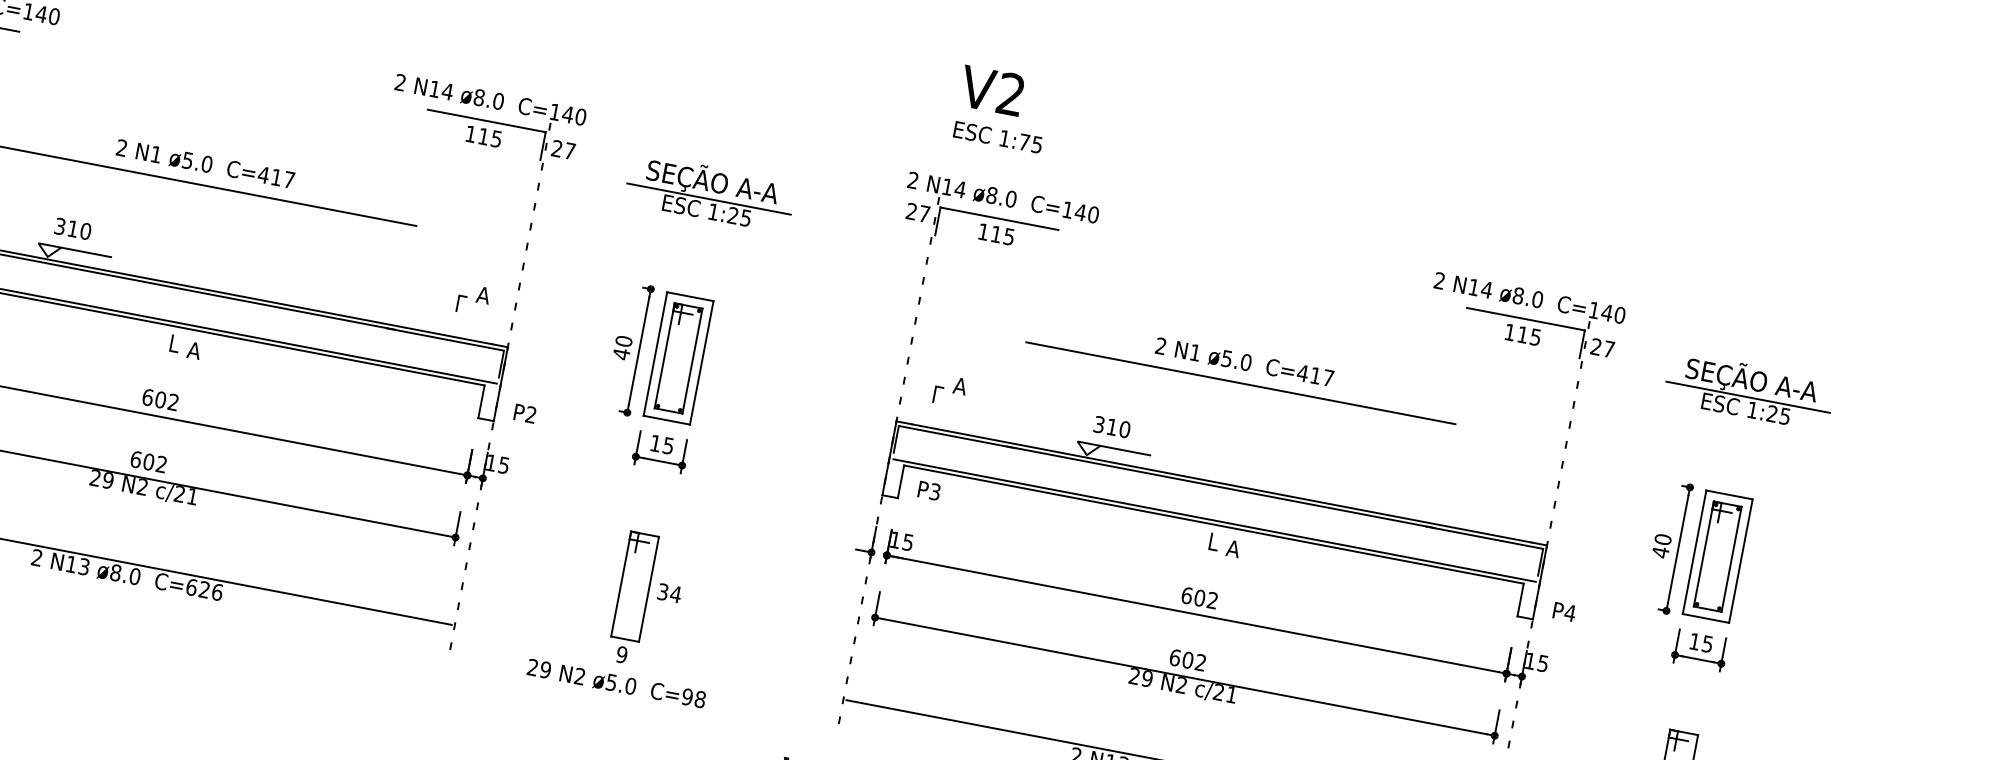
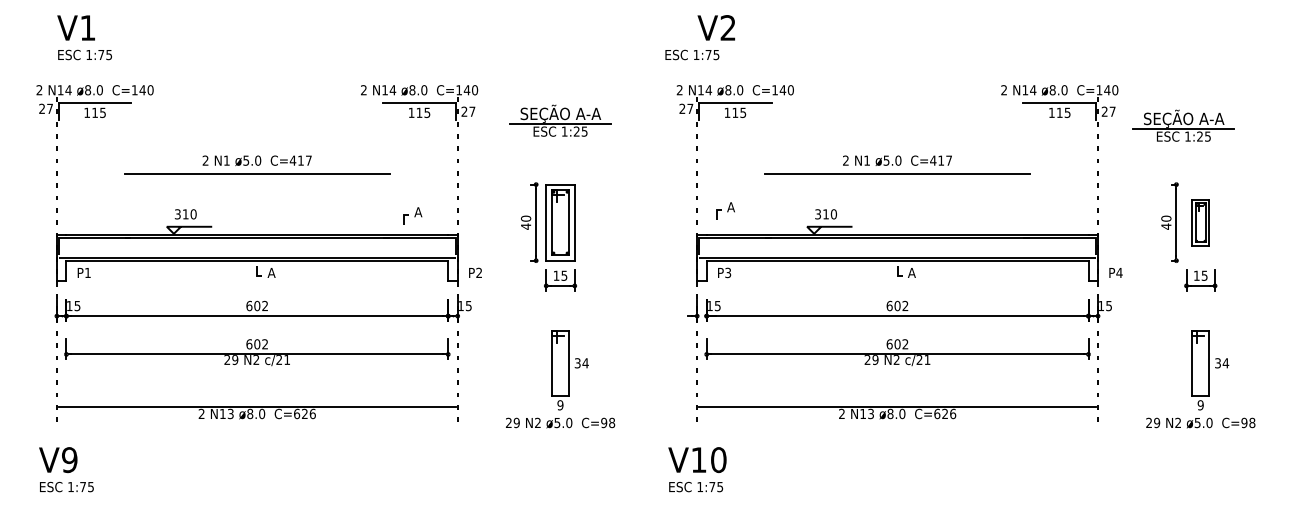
text: (998, 136) -> (692, 54), moved
part: (473, 298) -> (412, 215), moved
part: (1748, 390) -> (1183, 125), moved
part: (1717, 556) -> (1200, 222), size x0.6

